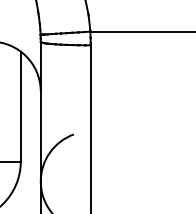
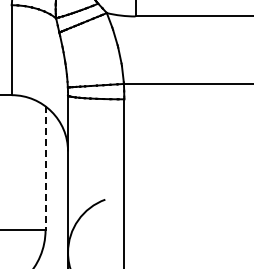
line: (20, 106) -> (45, 168), solid -> dashed

